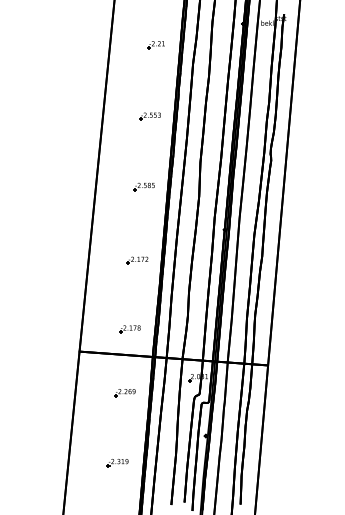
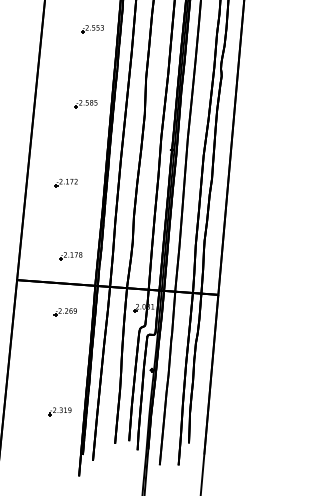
part: (137, 260) -> (66, 182), moved
part: (124, 393) -> (65, 313), moved
part: (117, 463) -> (59, 412), moved

